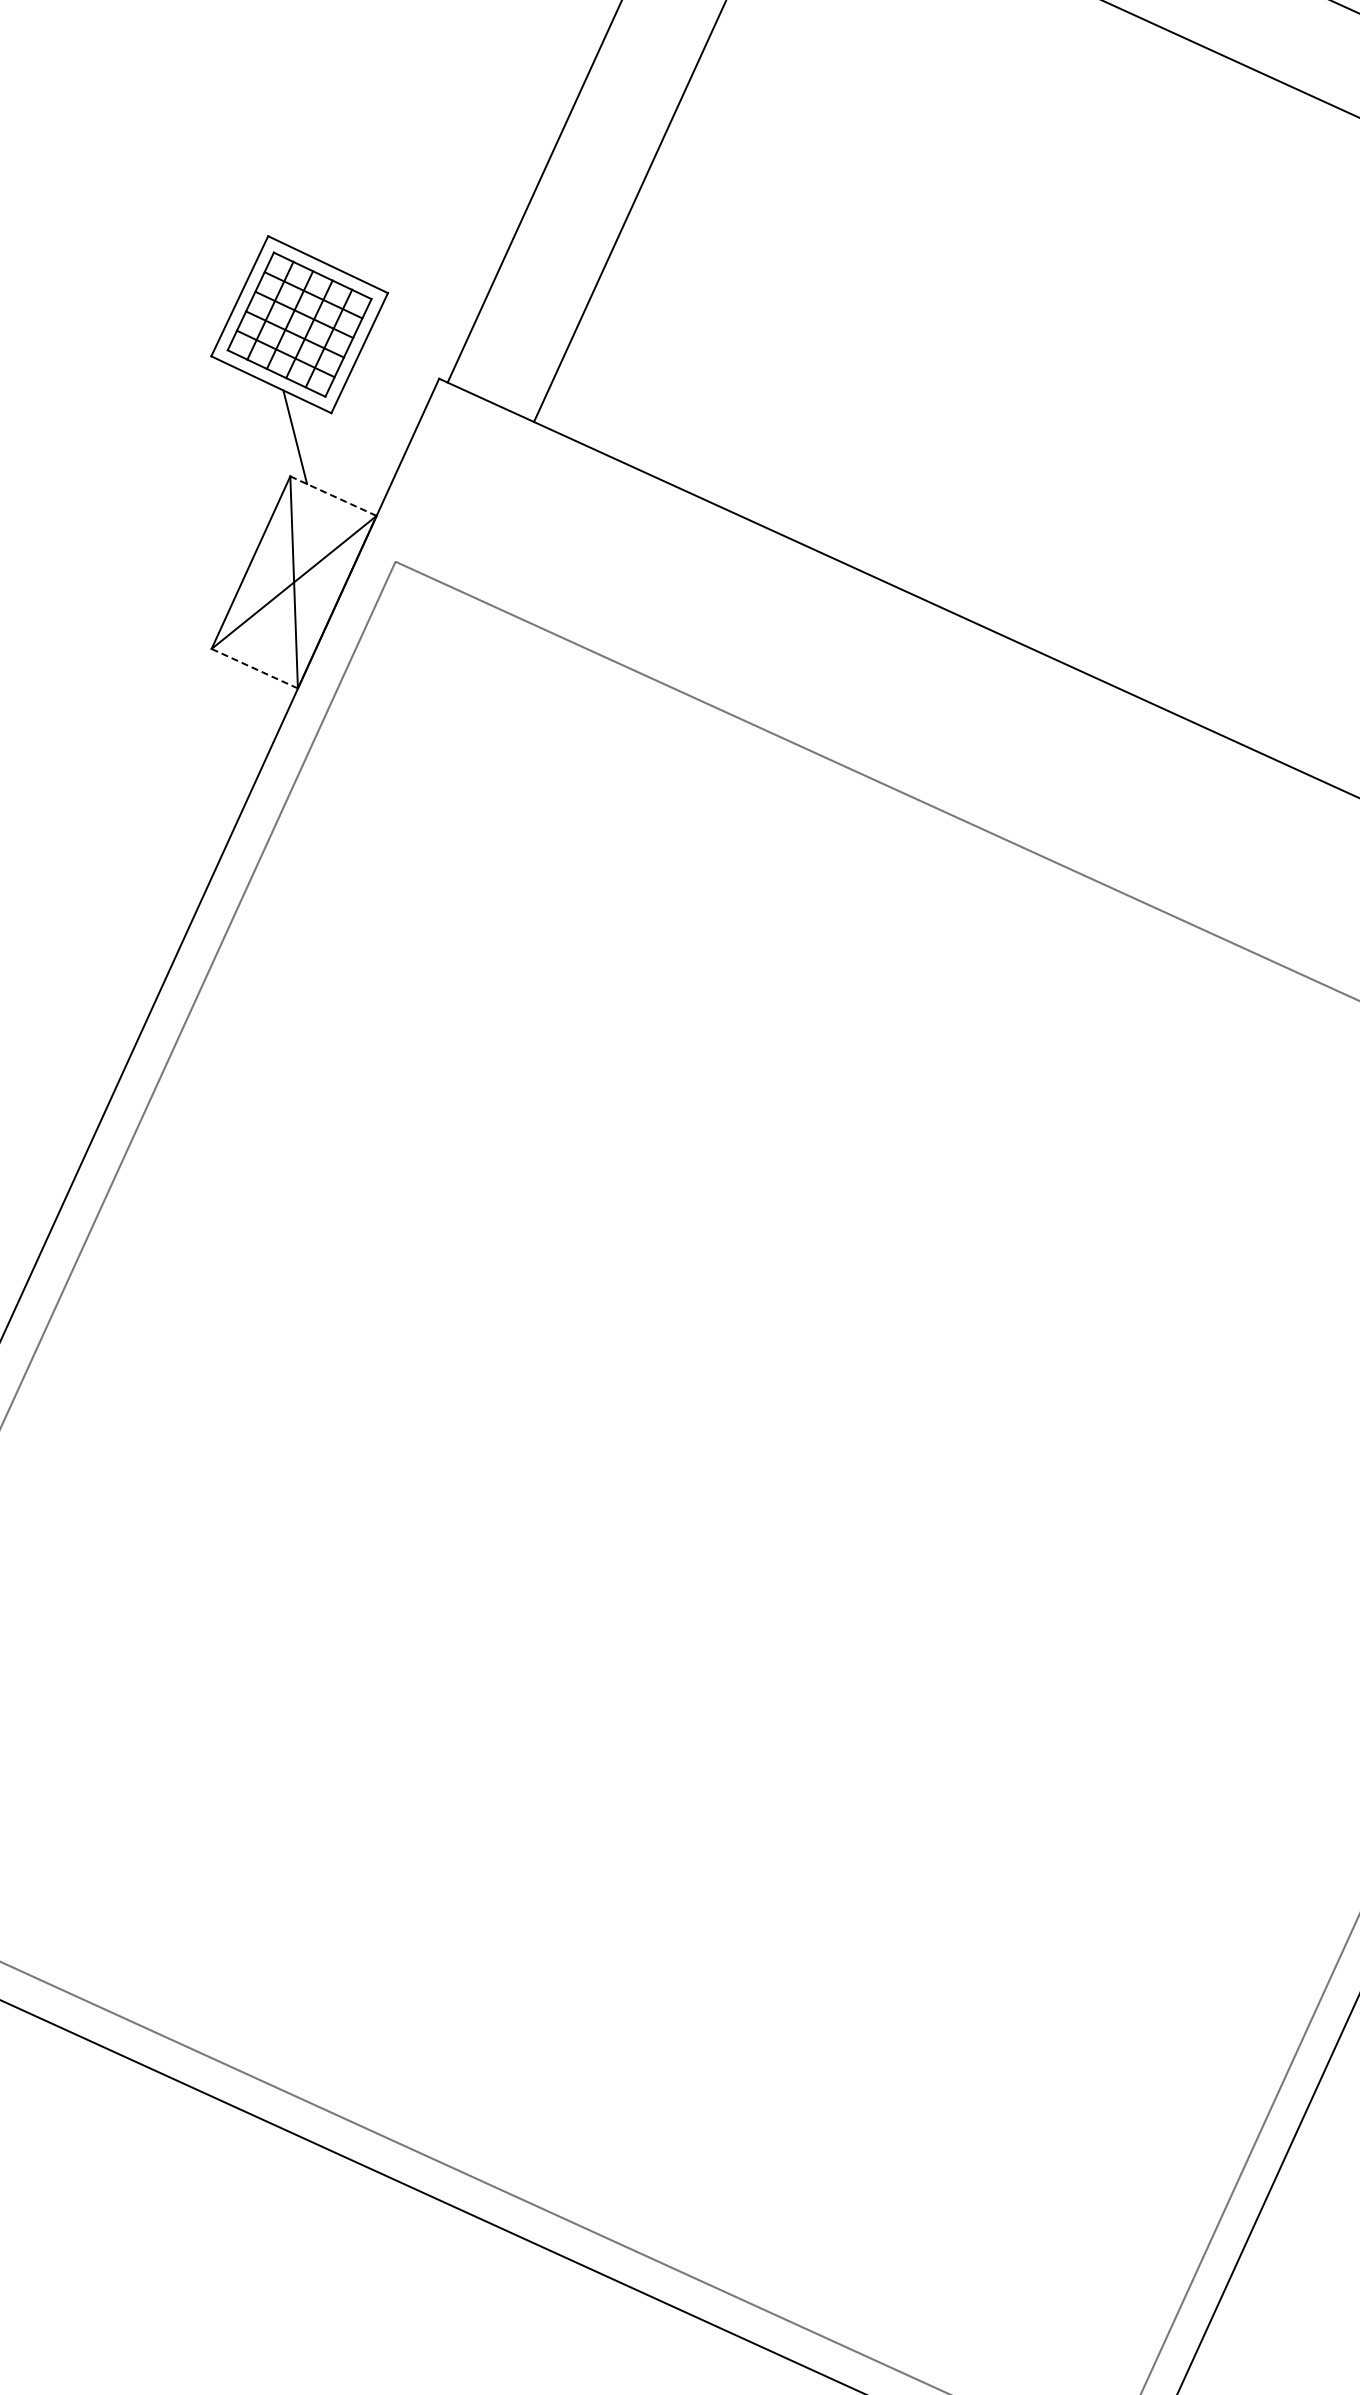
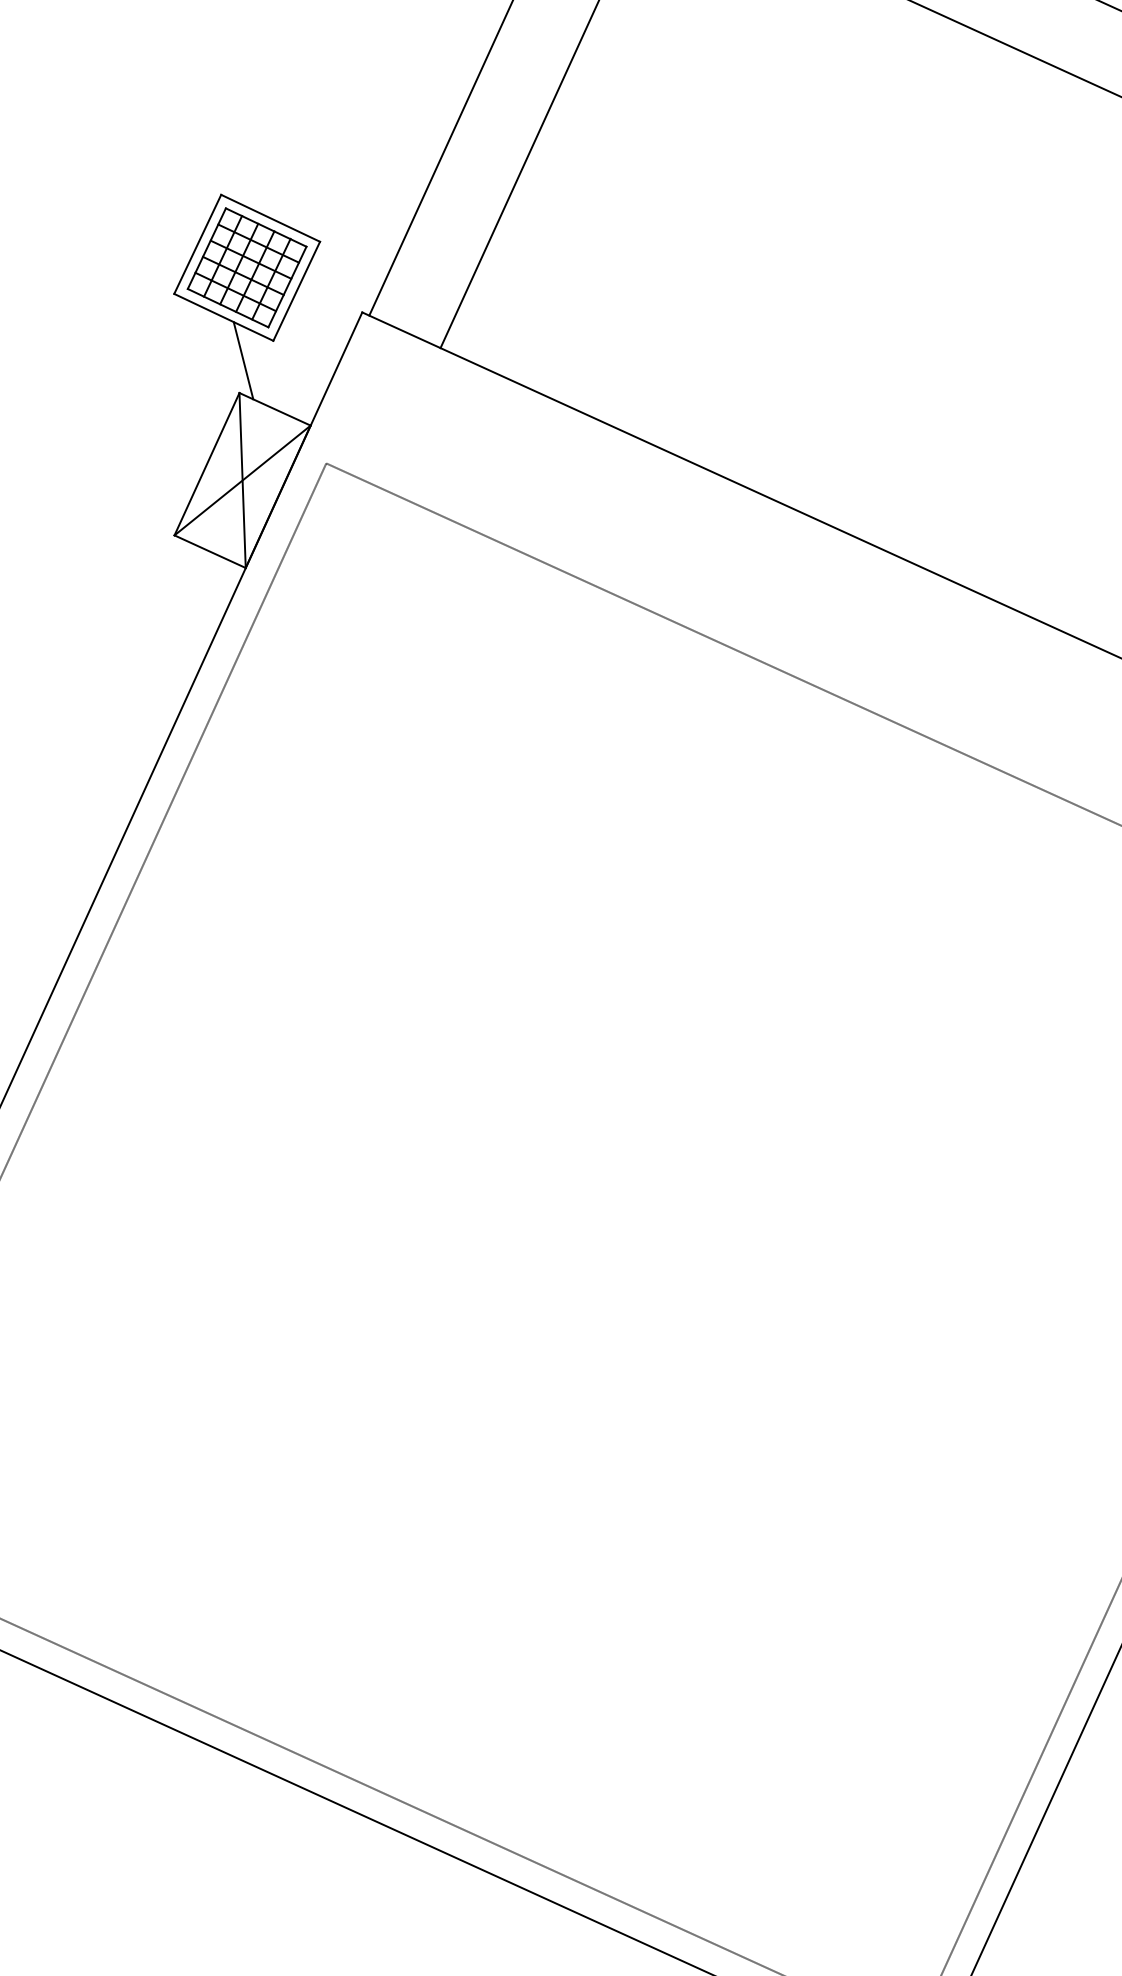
line: (333, 495) -> (275, 408), dashed -> solid
line: (255, 668) -> (210, 551), dashed -> solid

